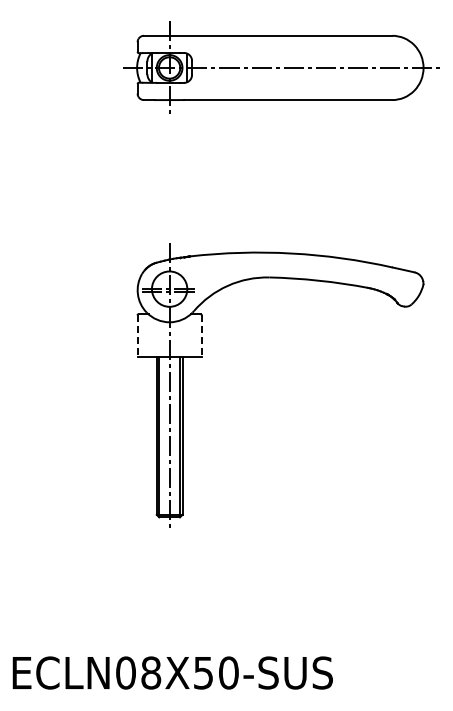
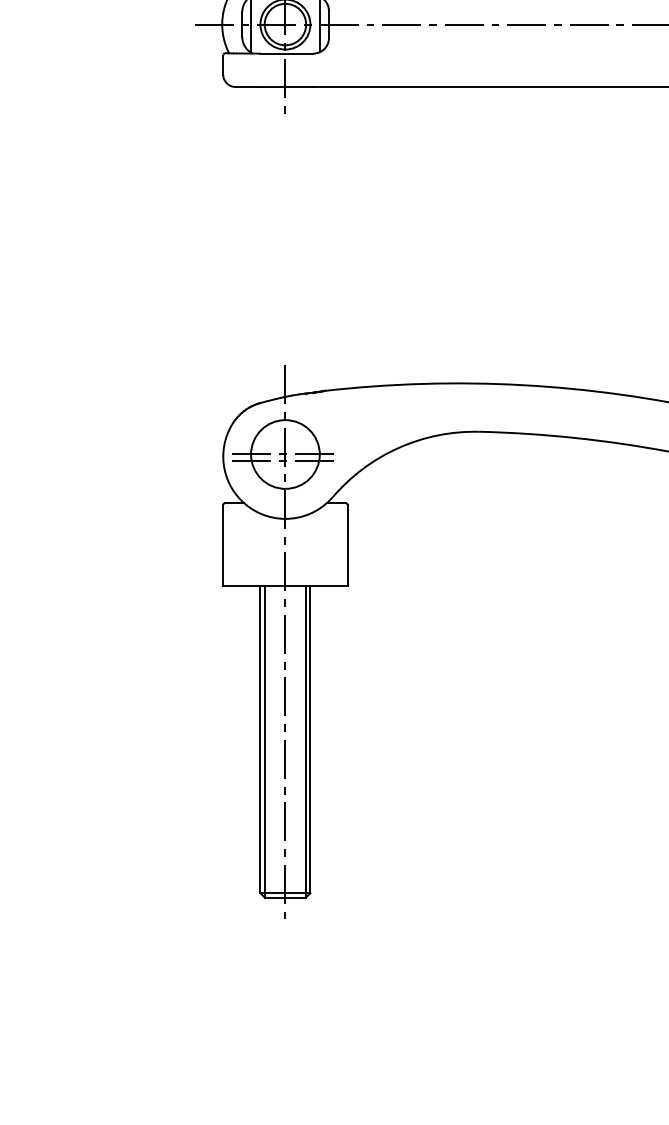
line: (137, 335) -> (222, 544), dashed -> solid
line: (201, 335) -> (347, 544), dashed -> solid

